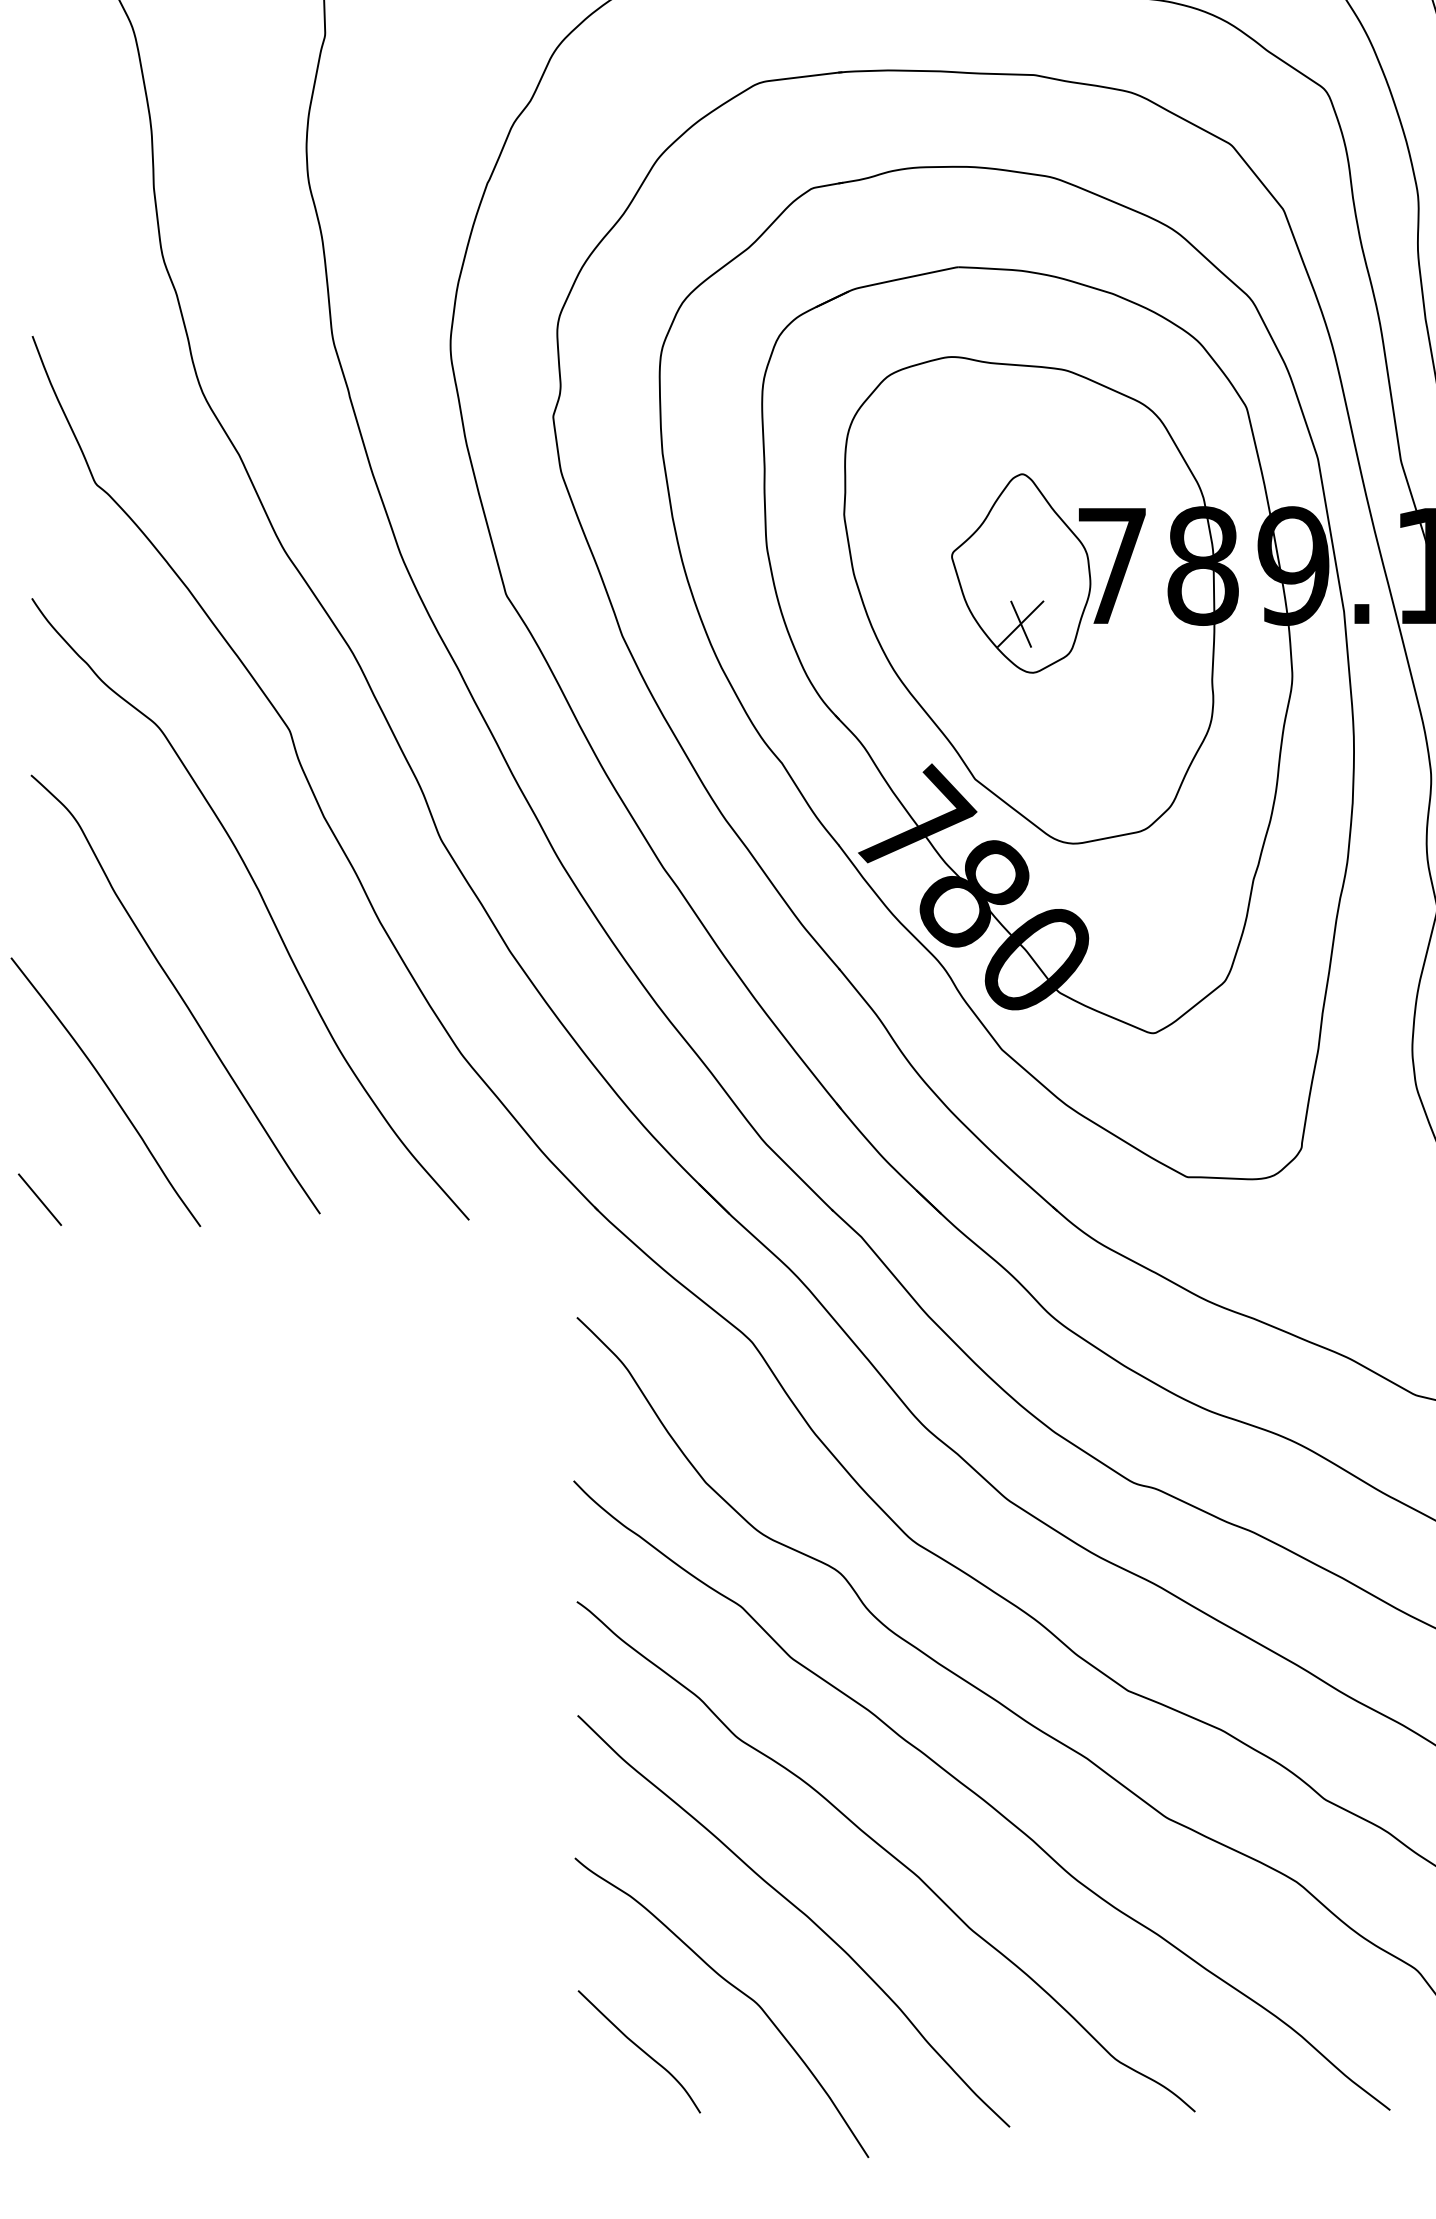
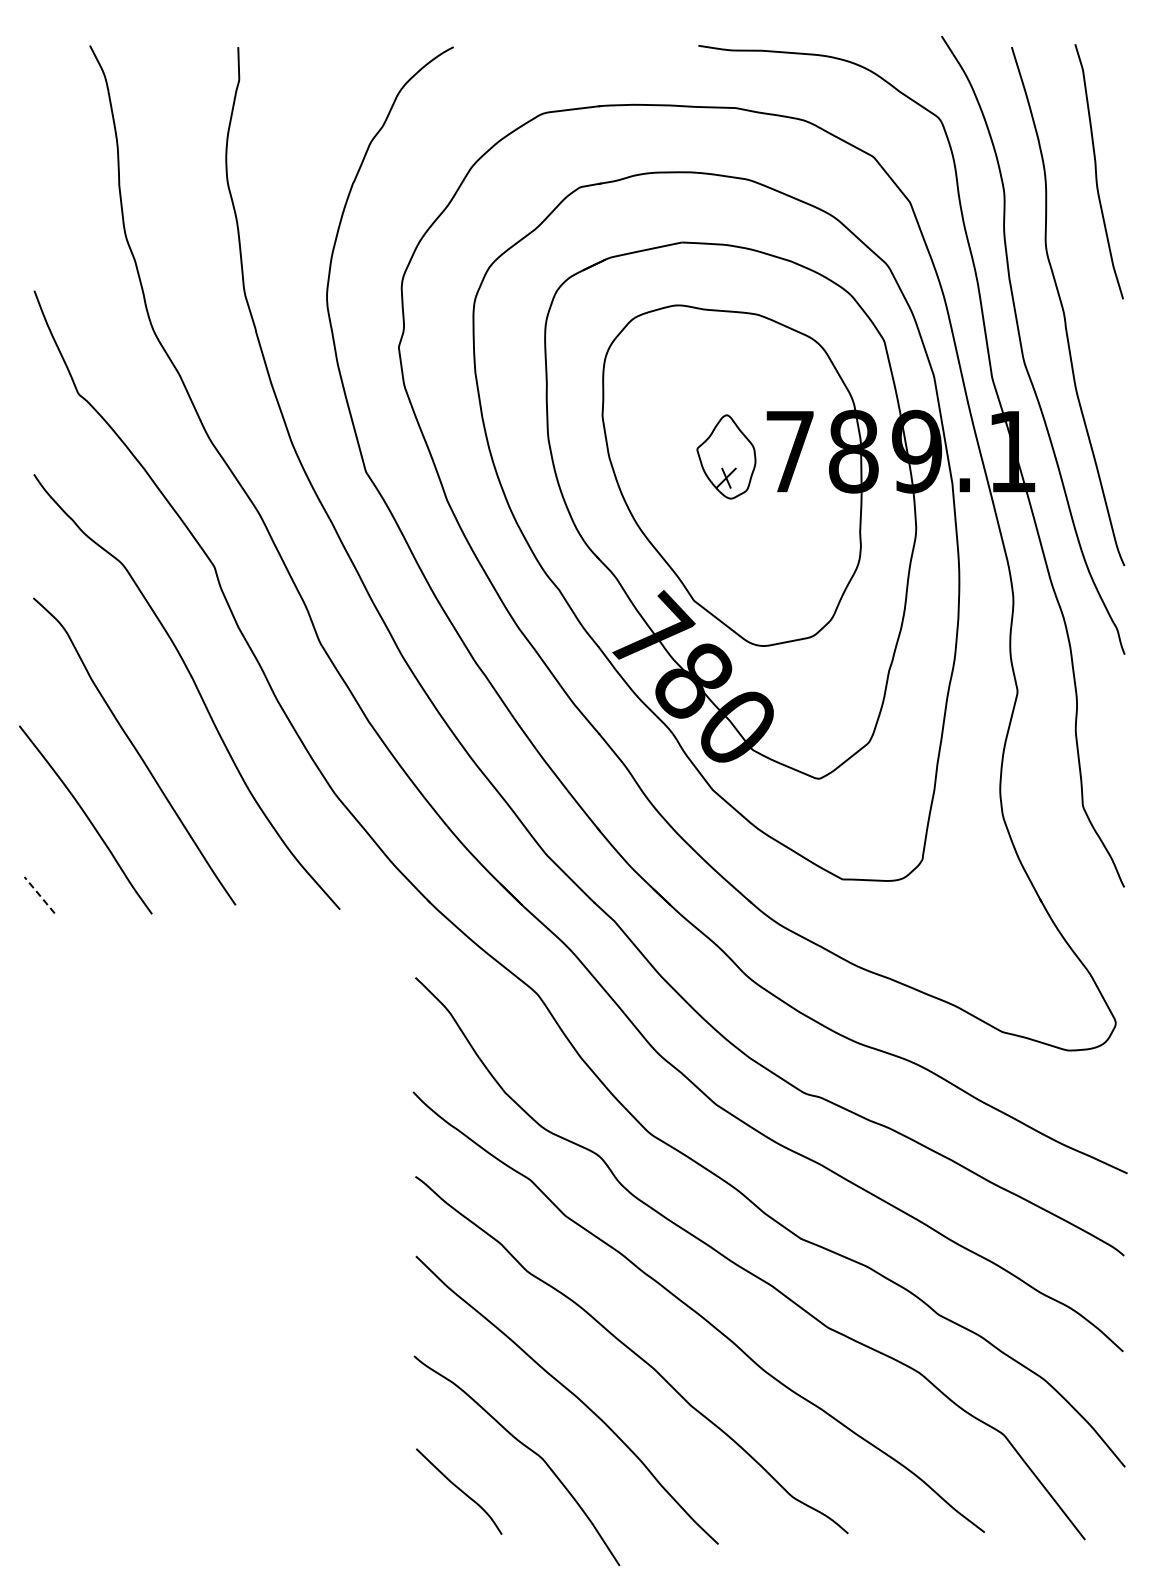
part: (1021, 572) -> (726, 456), size x0.6
line: (39, 1200) -> (39, 895), solid -> dashed

